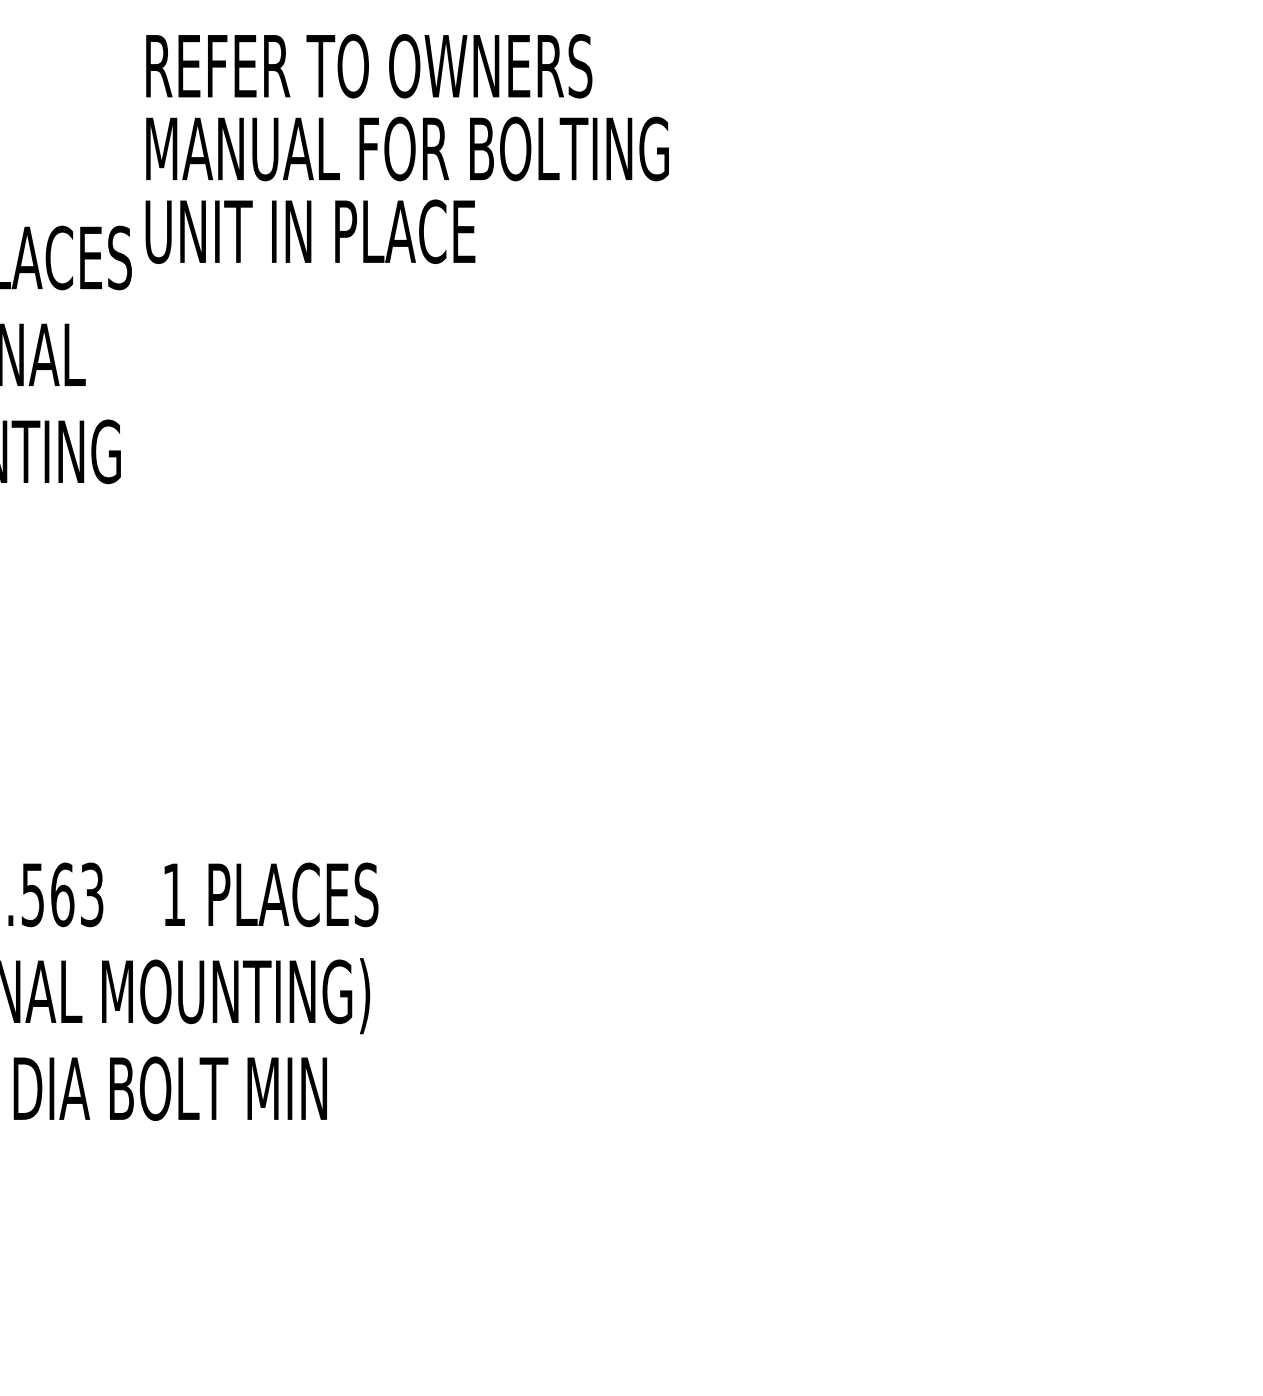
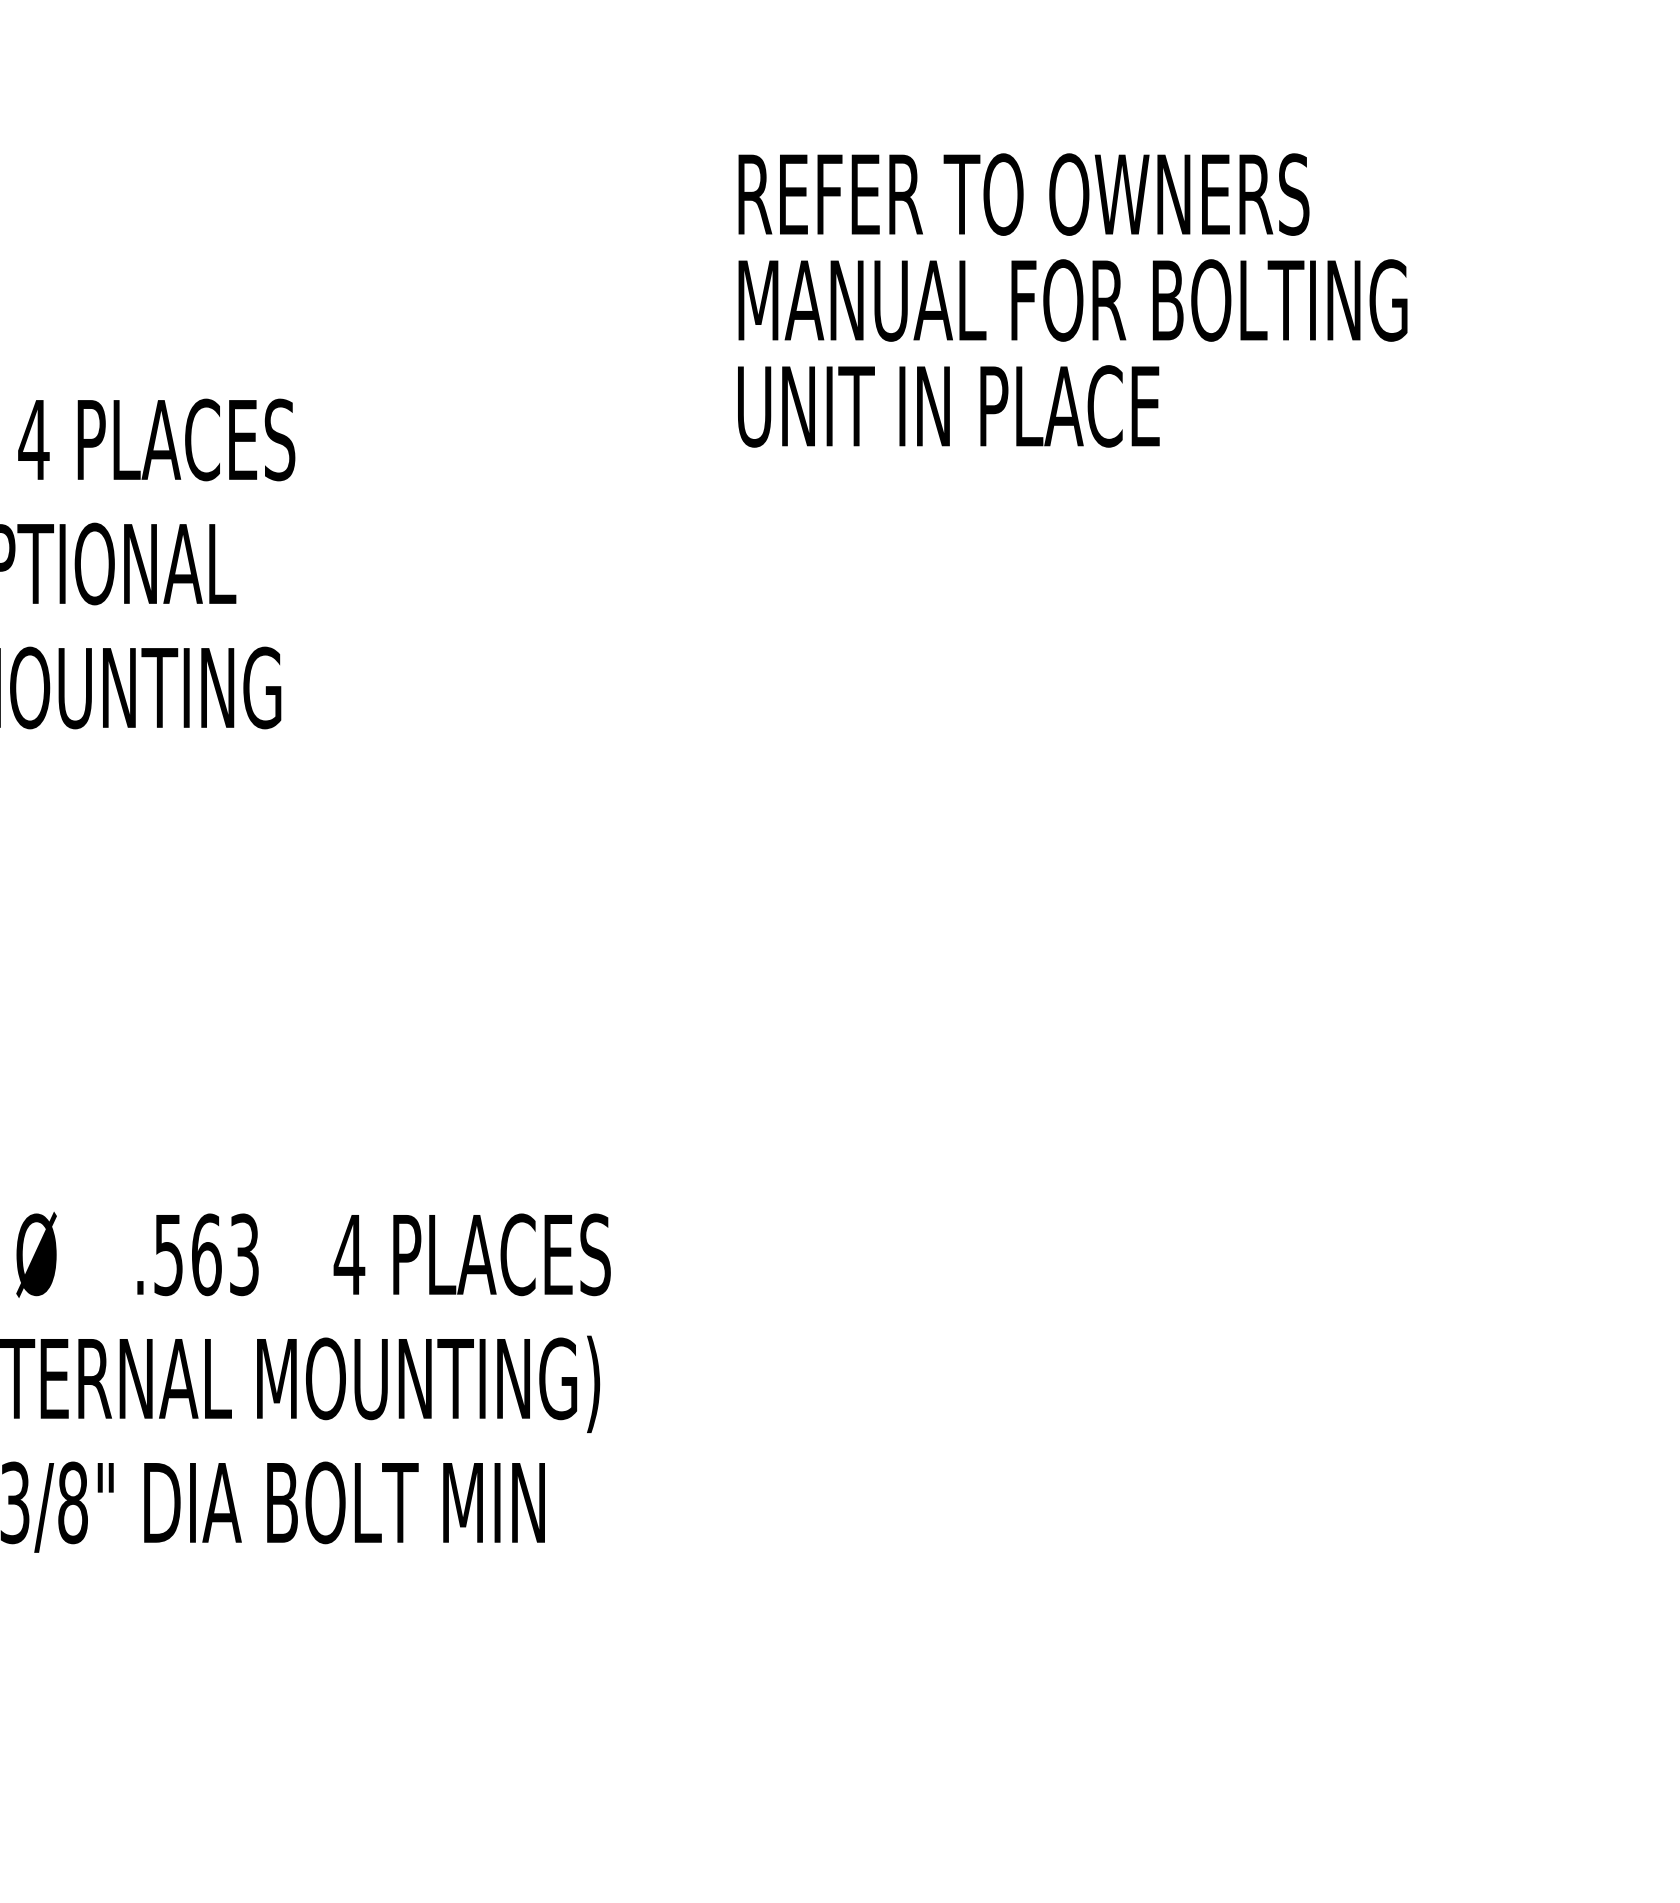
text: (407, 148) -> (1072, 300), moved
text: (174, 894) -> (349, 1254), 1 -> 4

